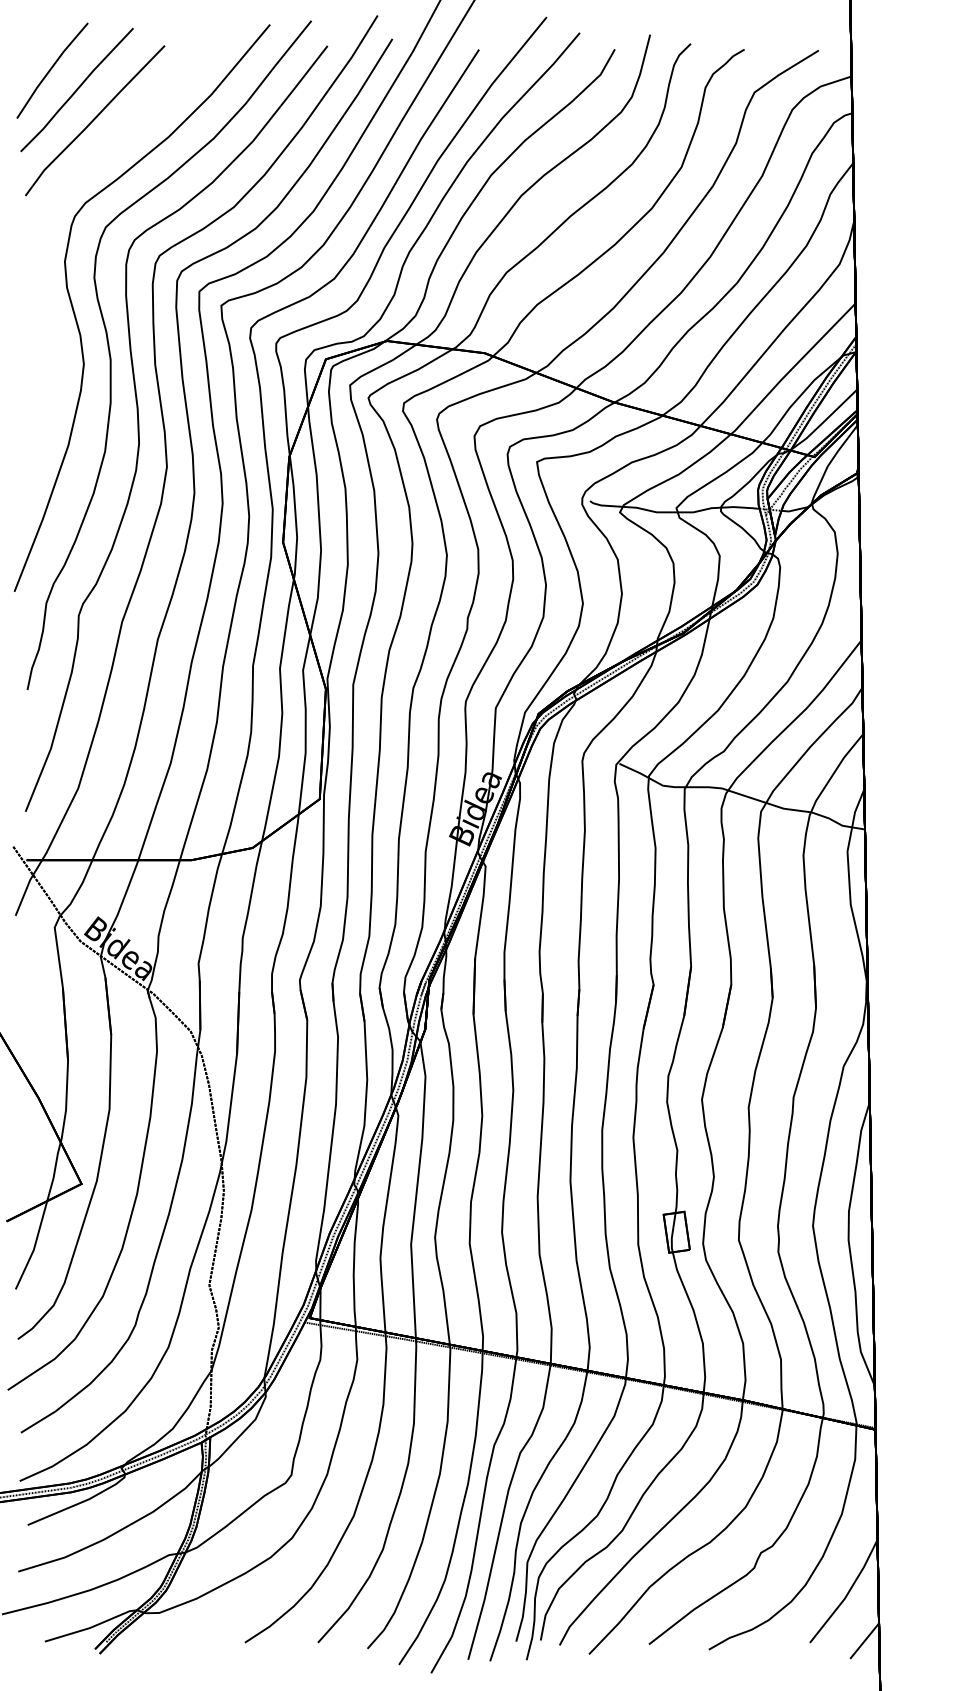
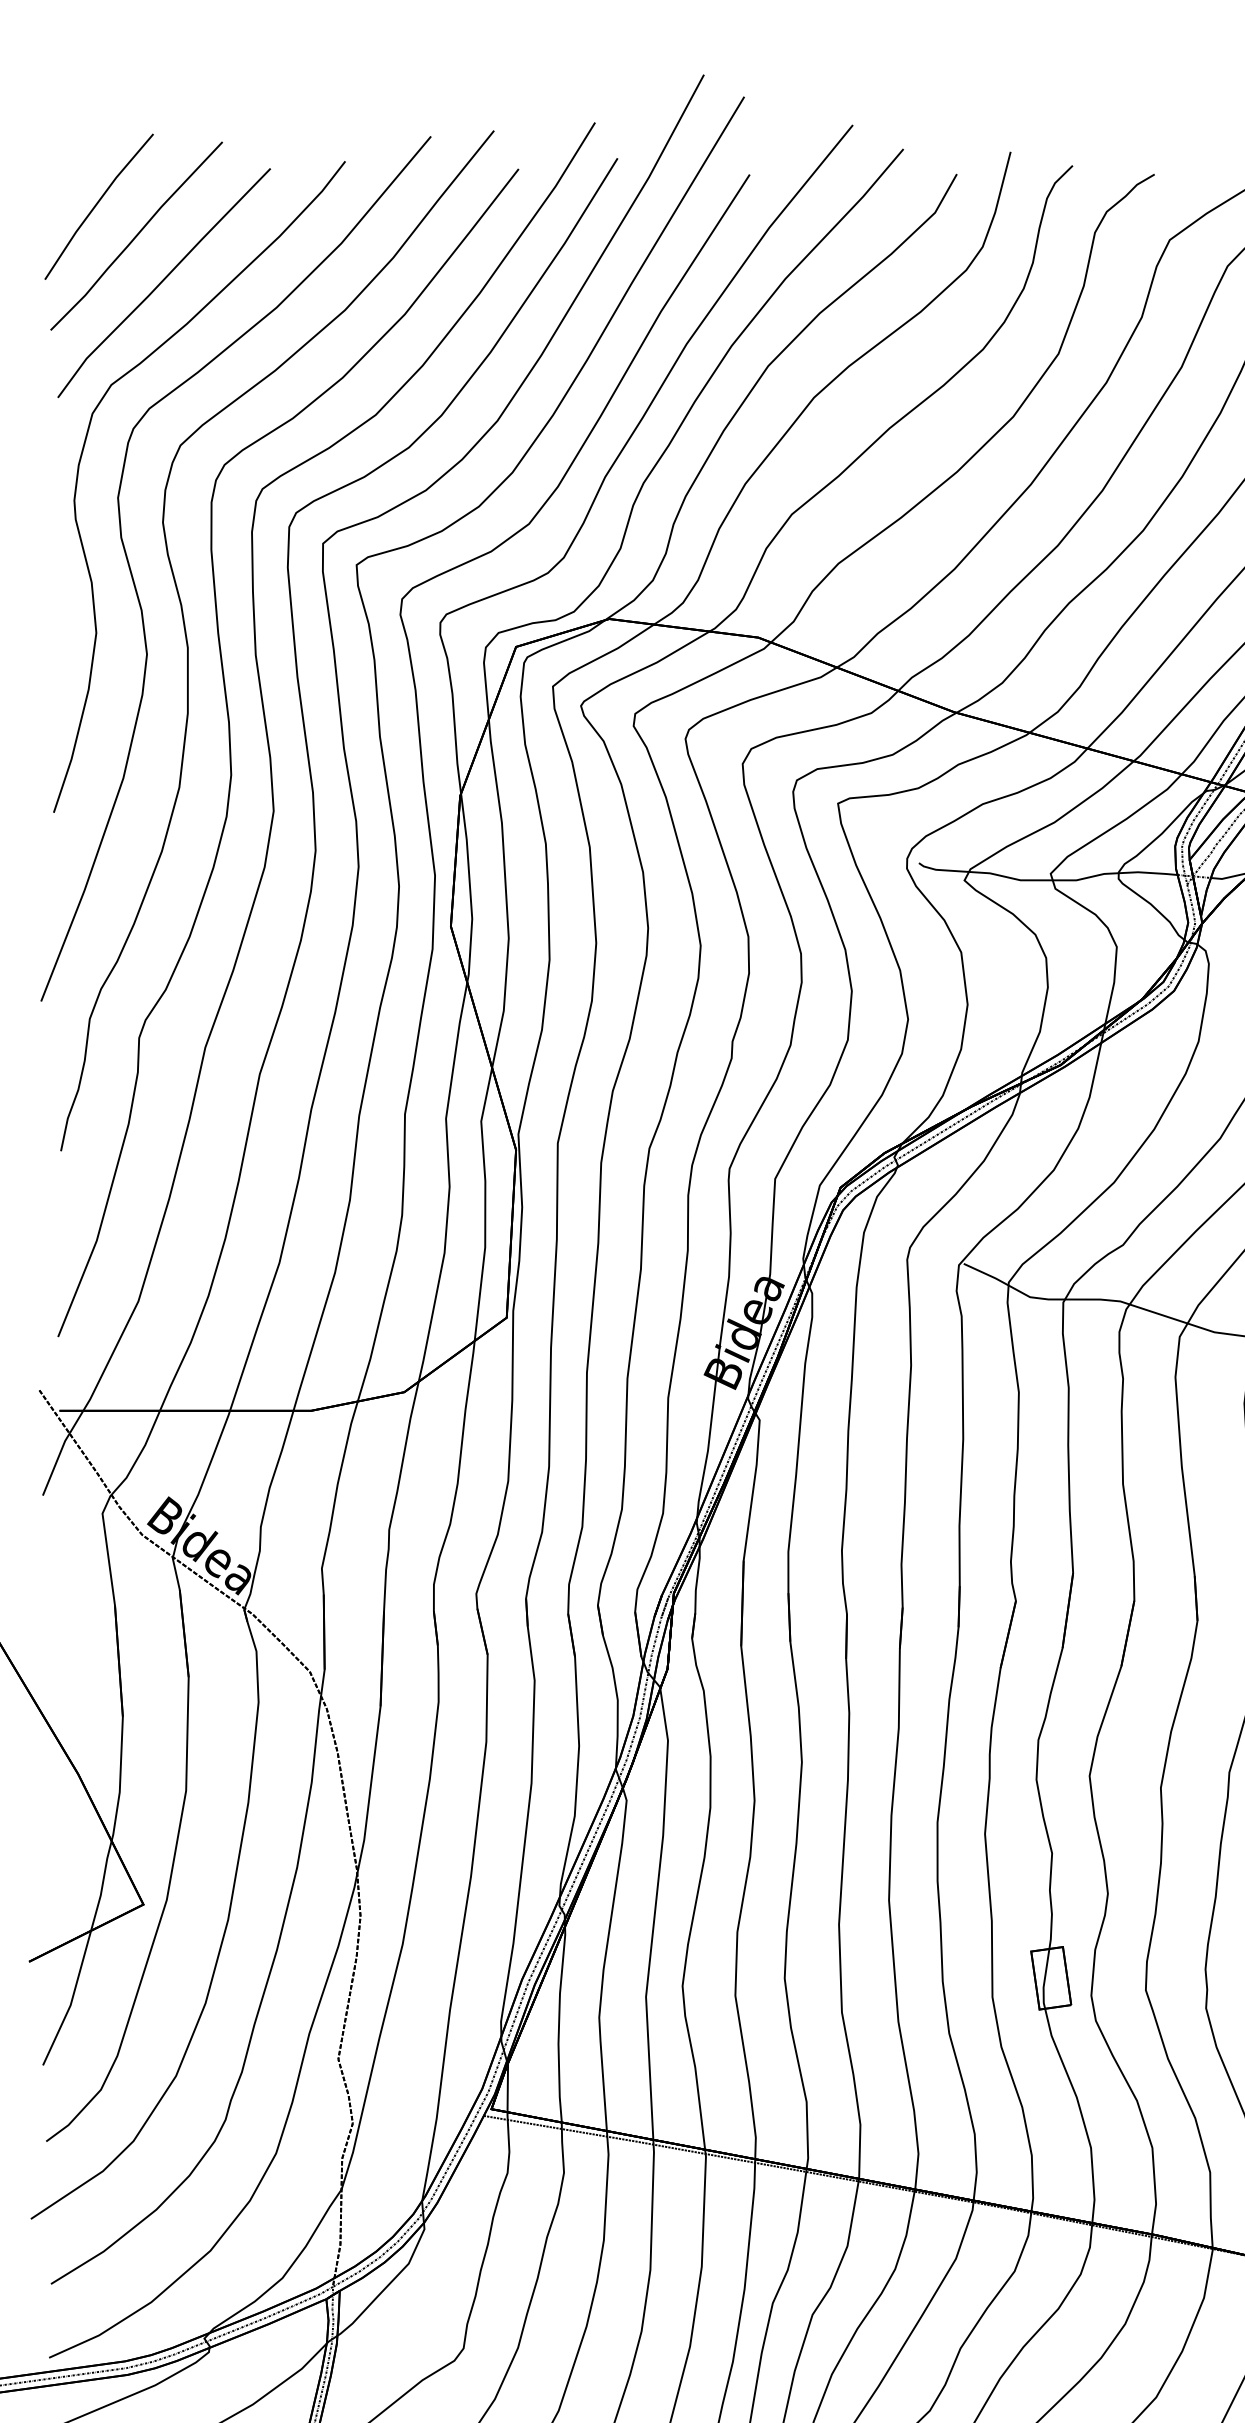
curve: (41, 236) -> (82, 459), added

